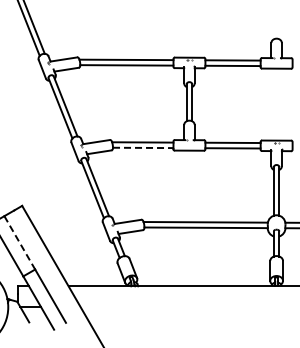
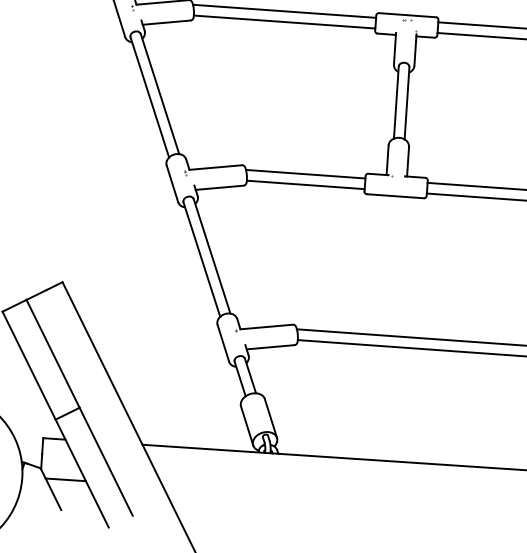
line: (143, 147) -> (306, 184), dashed -> solid
line: (19, 242) -> (52, 353), dashed -> solid

